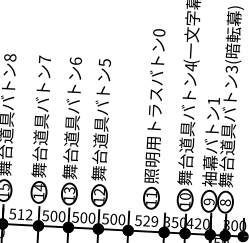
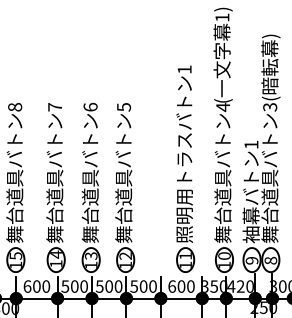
text: (159, 32) -> (184, 69), 0 -> 1
text: (20, 214) -> (36, 286), 512 -> 600
text: (146, 221) -> (181, 286), 529 -> 600

